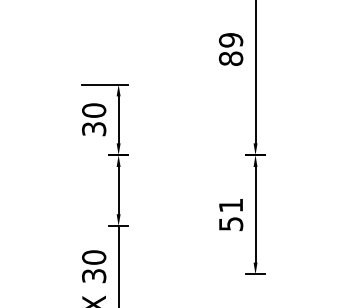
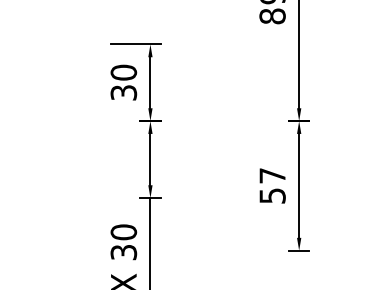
text: (230, 205) -> (271, 175), 51 -> 57

